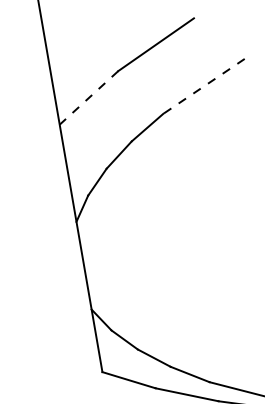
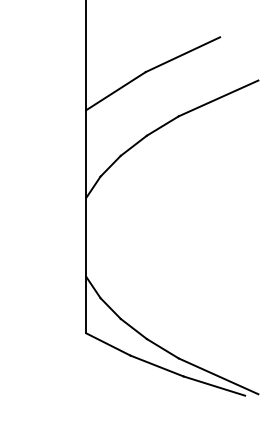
line: (203, 86) -> (218, 98), dashed -> solid
line: (88, 98) -> (115, 91), dashed -> solid

